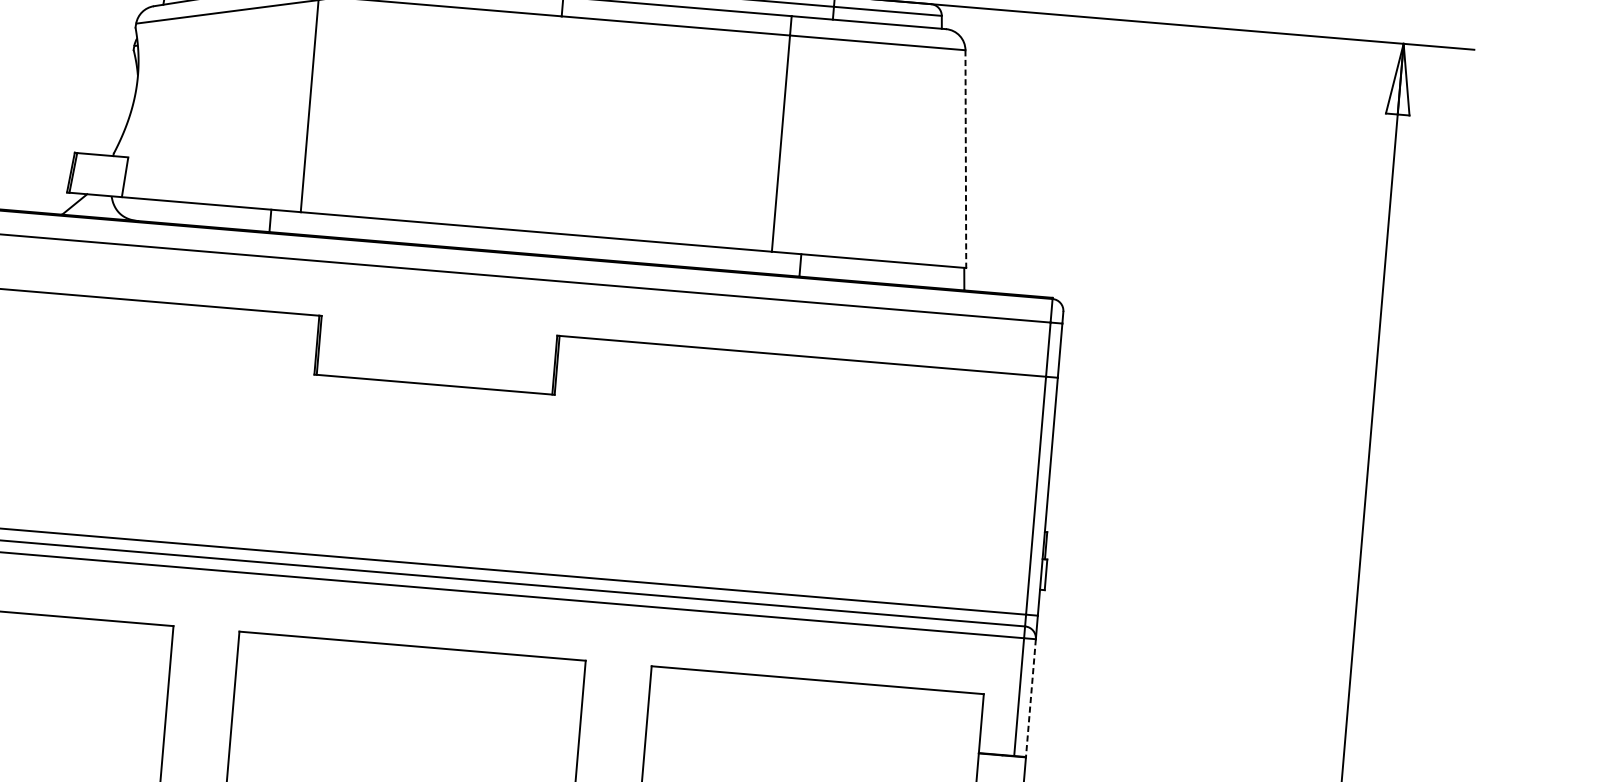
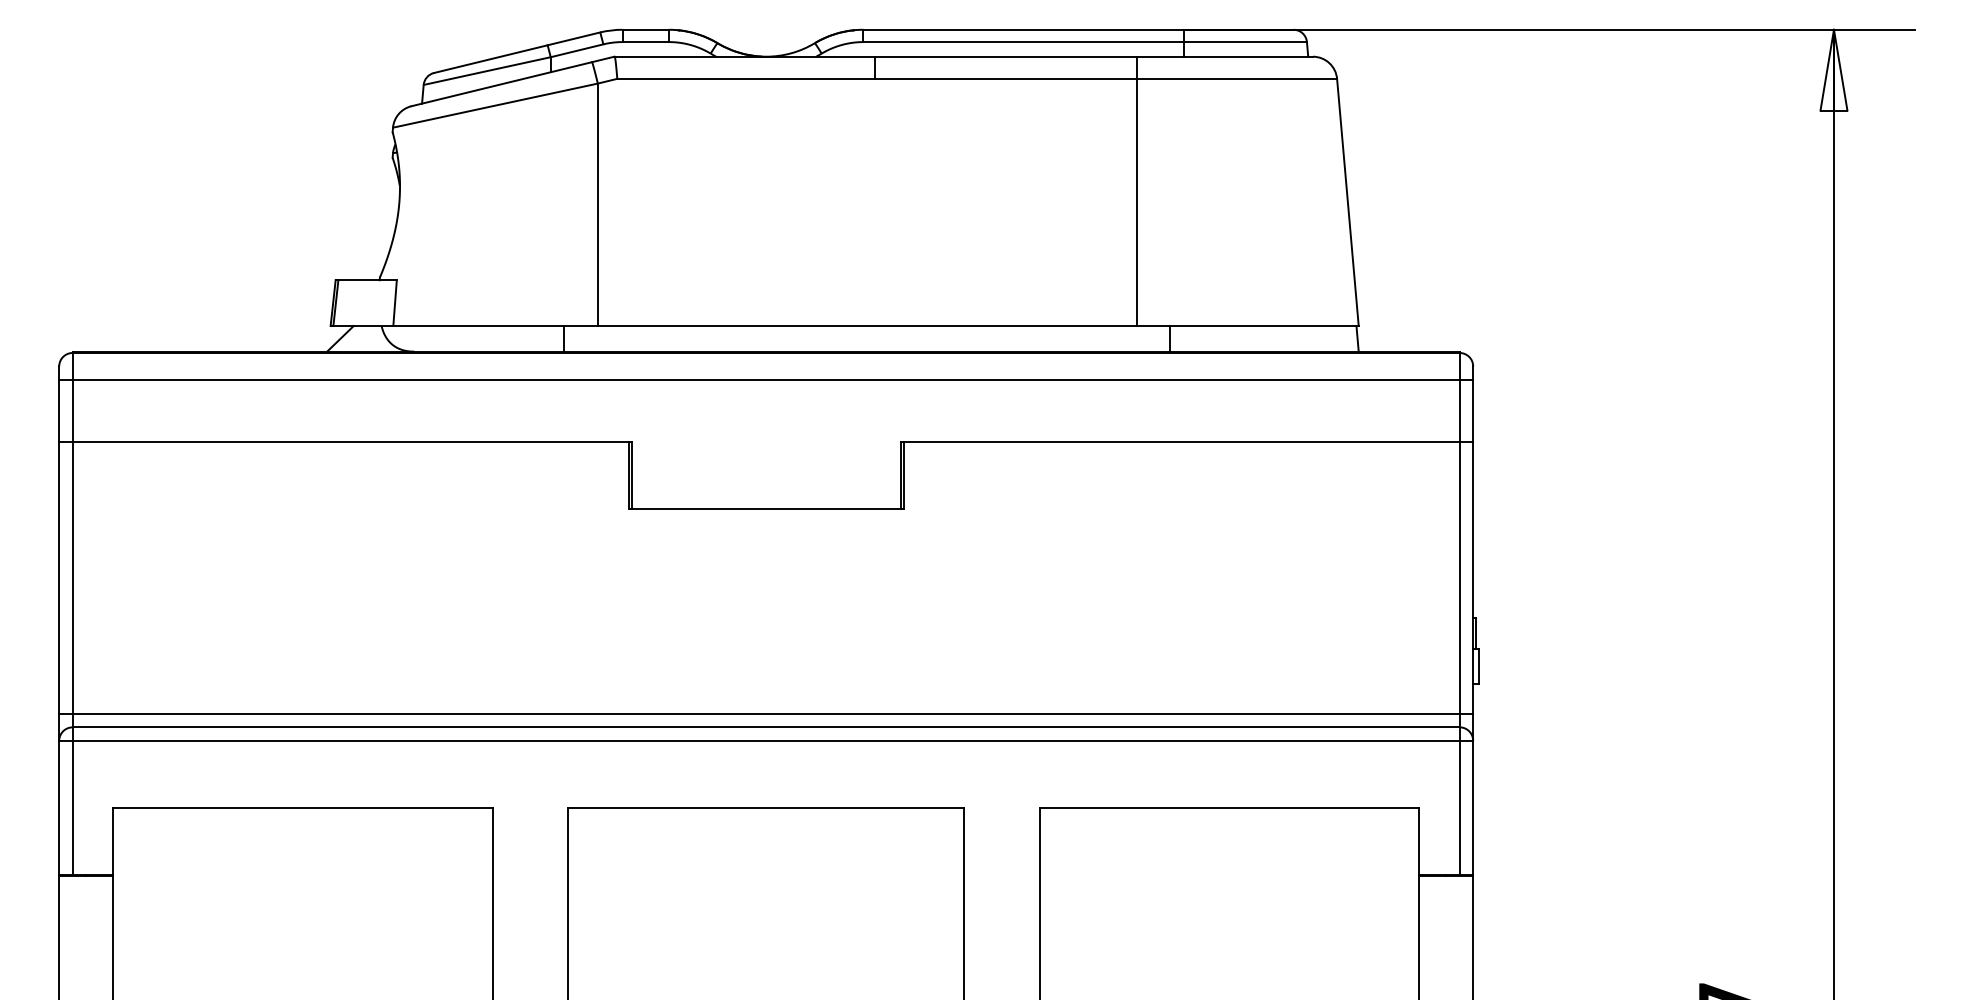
line: (965, 159) -> (1347, 202), dashed -> solid
line: (1031, 698) -> (1473, 808), dashed -> solid

